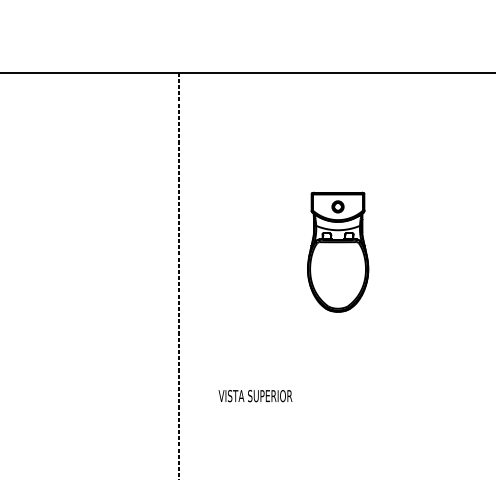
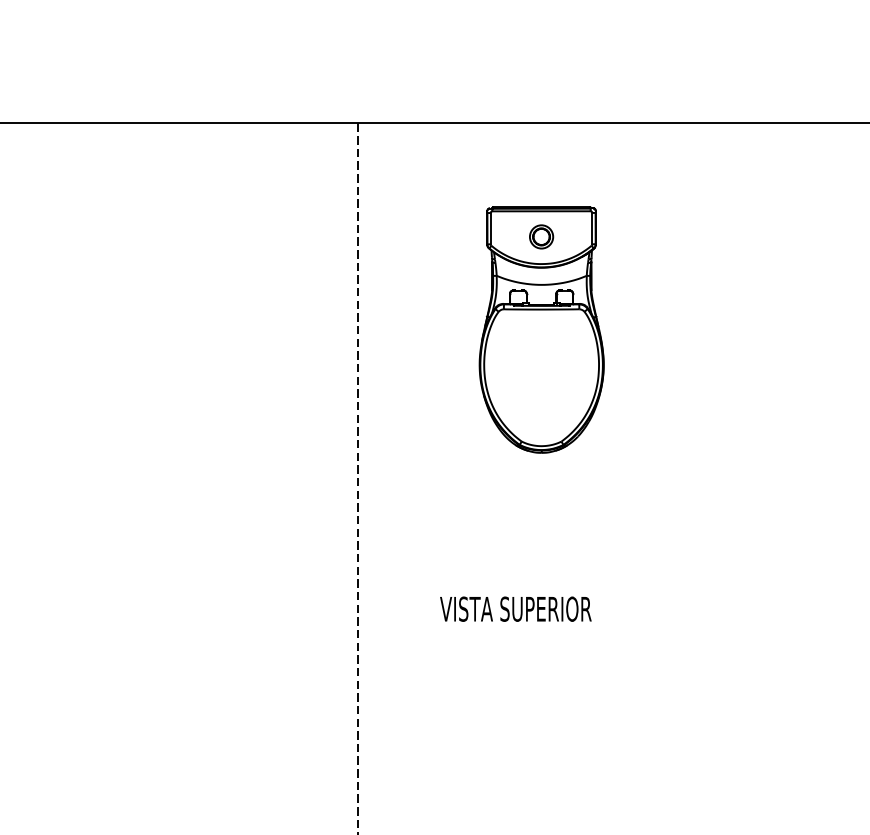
part: (338, 251) -> (542, 328), moved
text: (255, 396) -> (515, 610), moved

